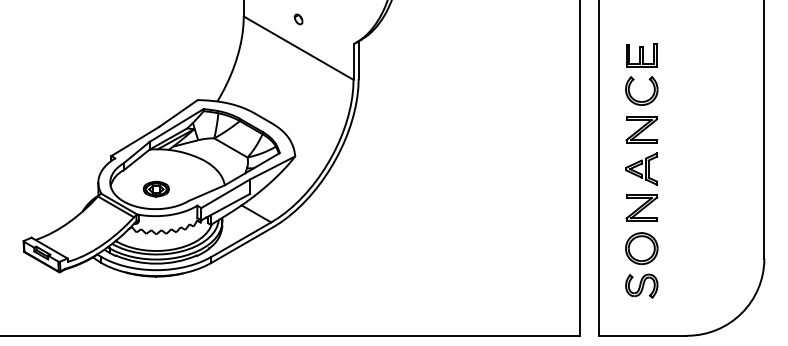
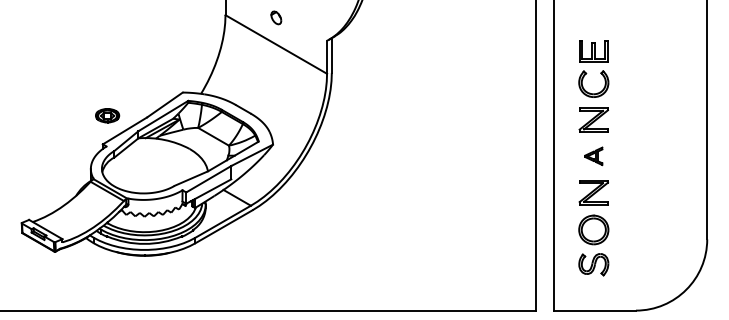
part: (298, 19) -> (276, 17), size x1.4
part: (641, 168) -> (593, 155), size x0.6
part: (155, 189) -> (106, 116), moved

